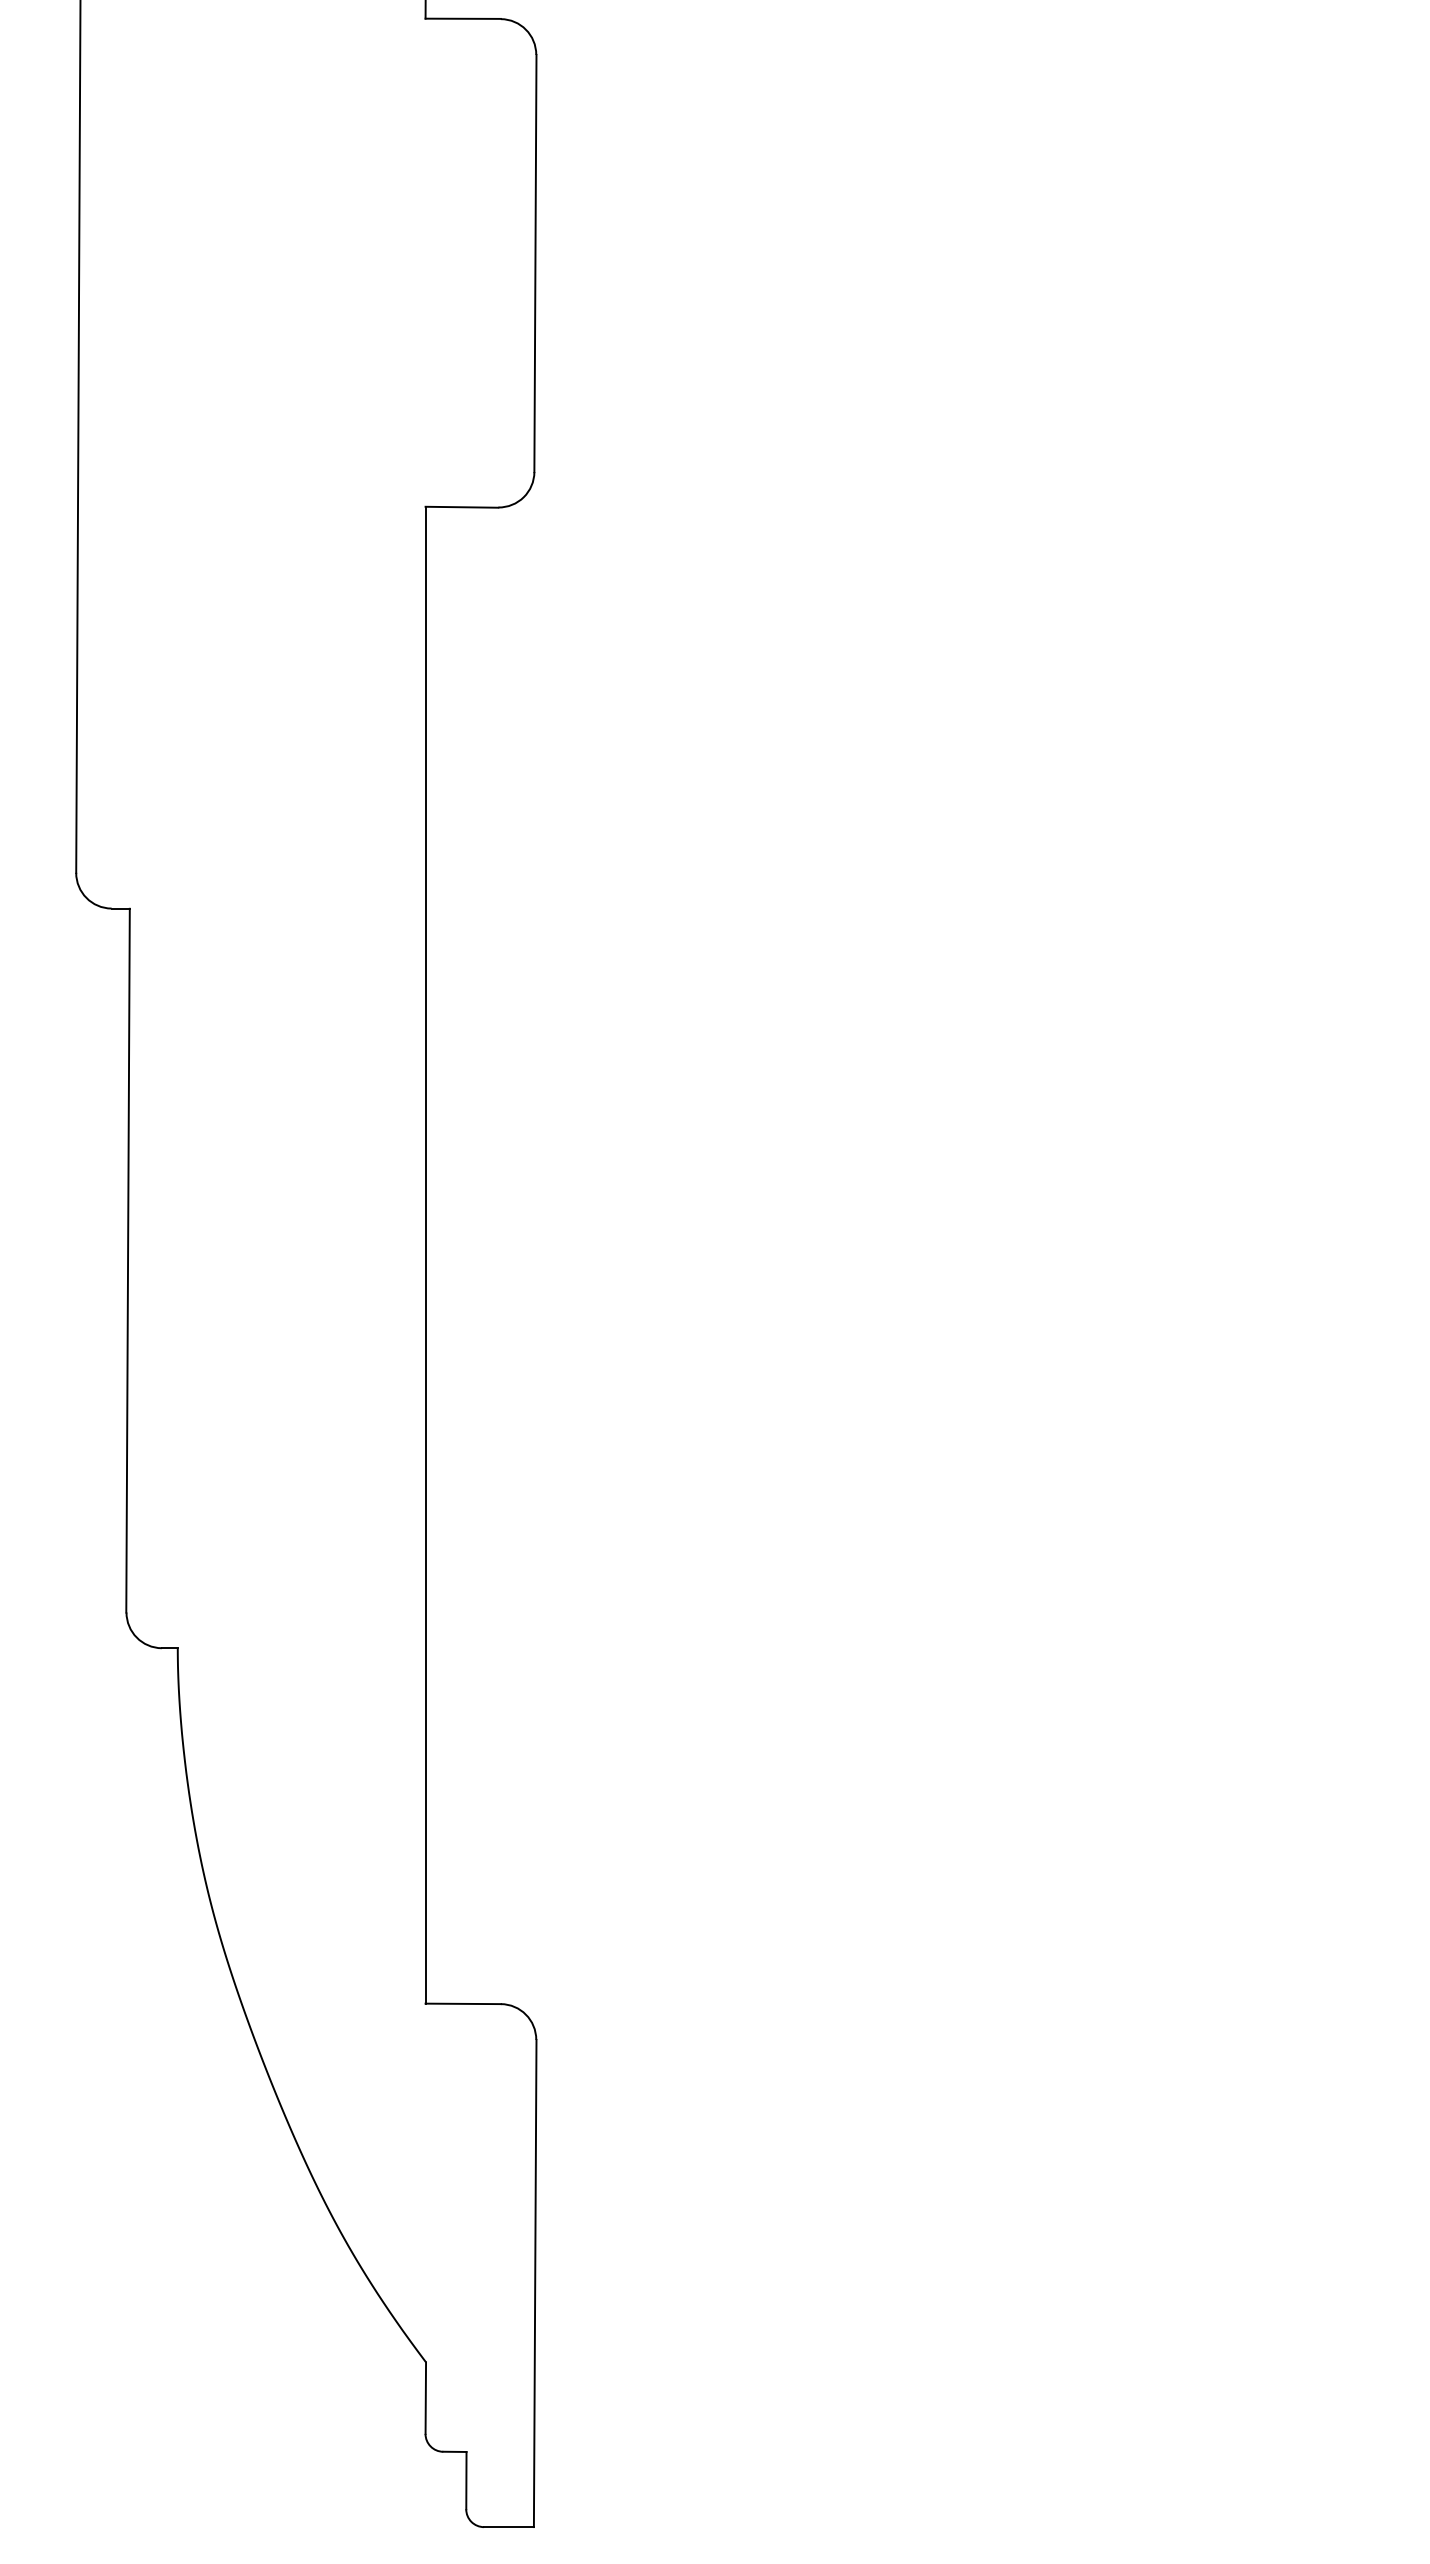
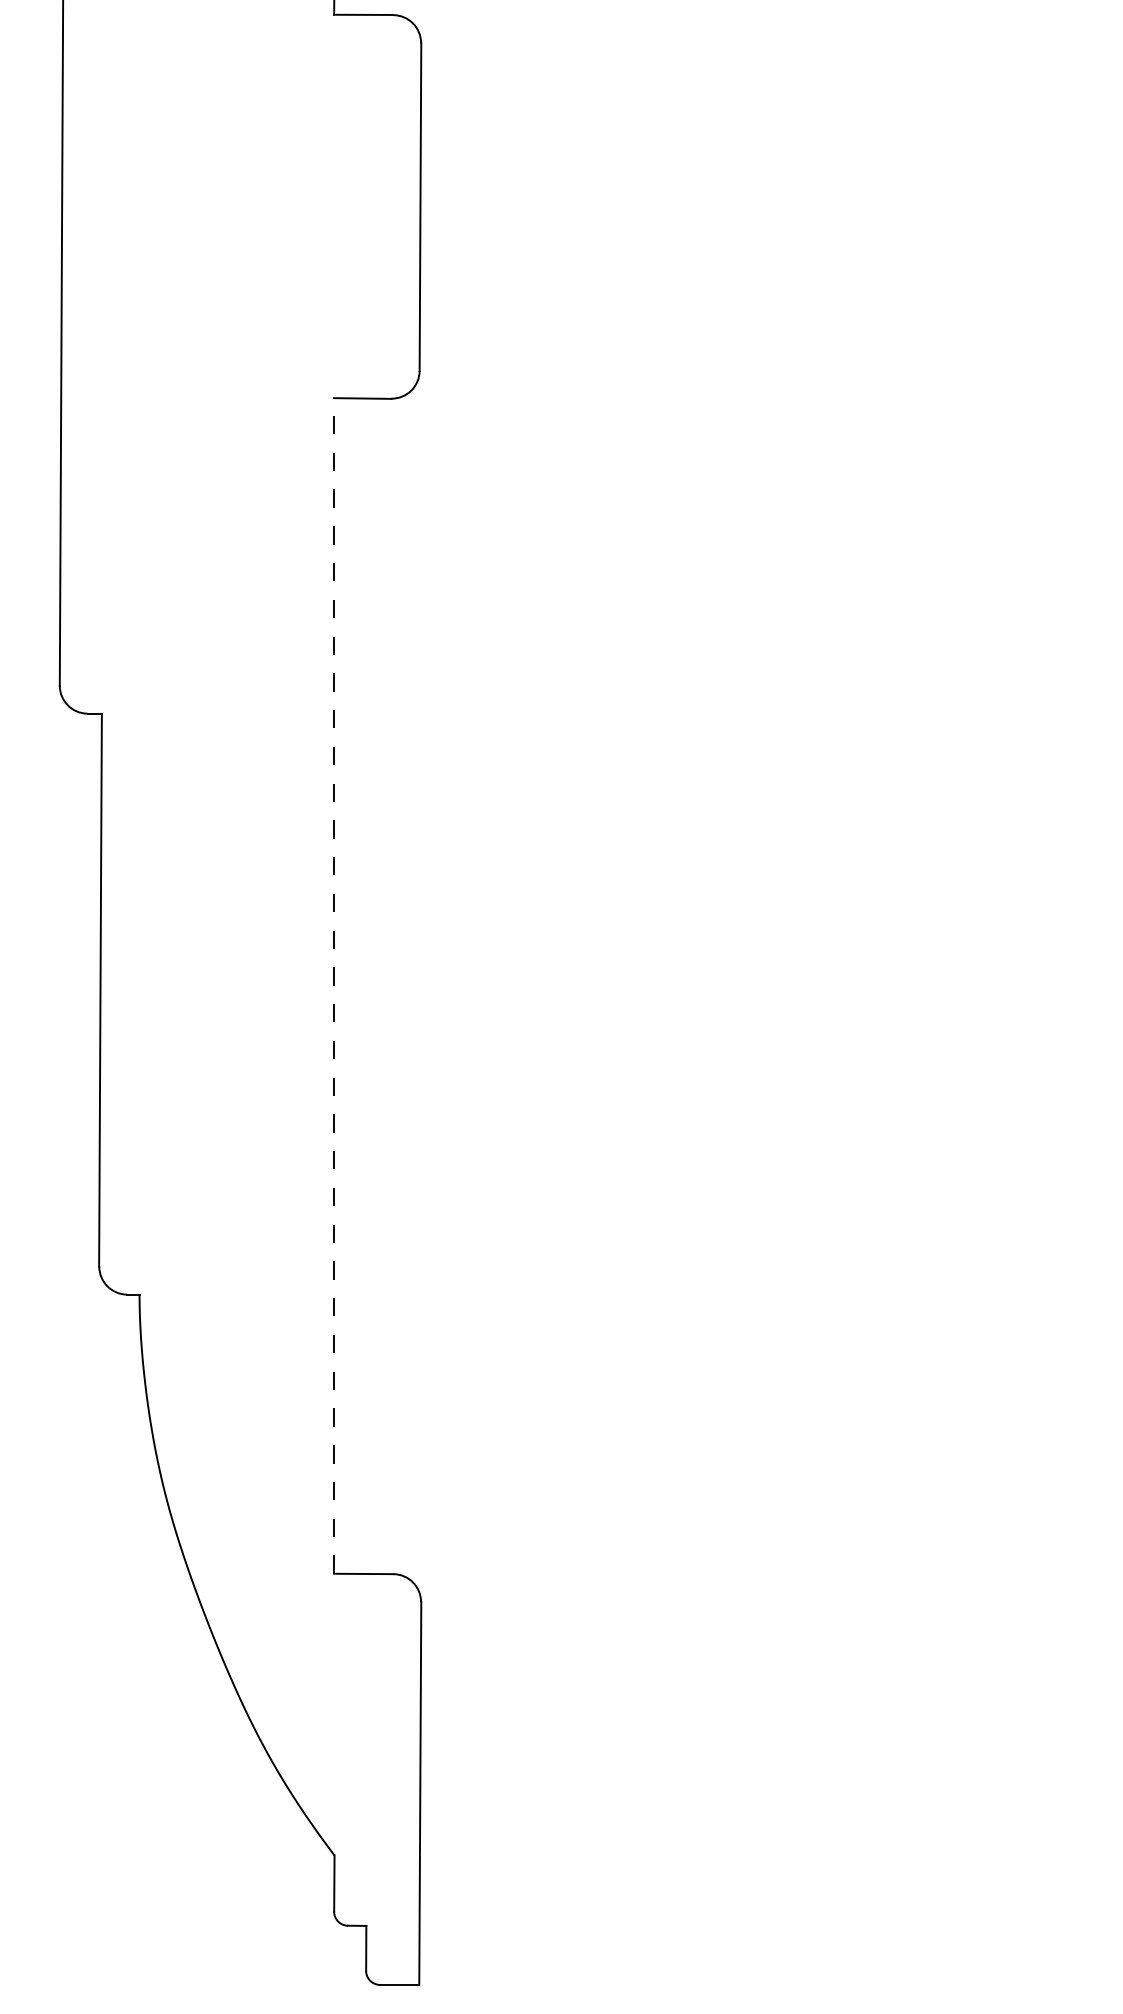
line: (425, 1254) -> (334, 985), solid -> dashed

